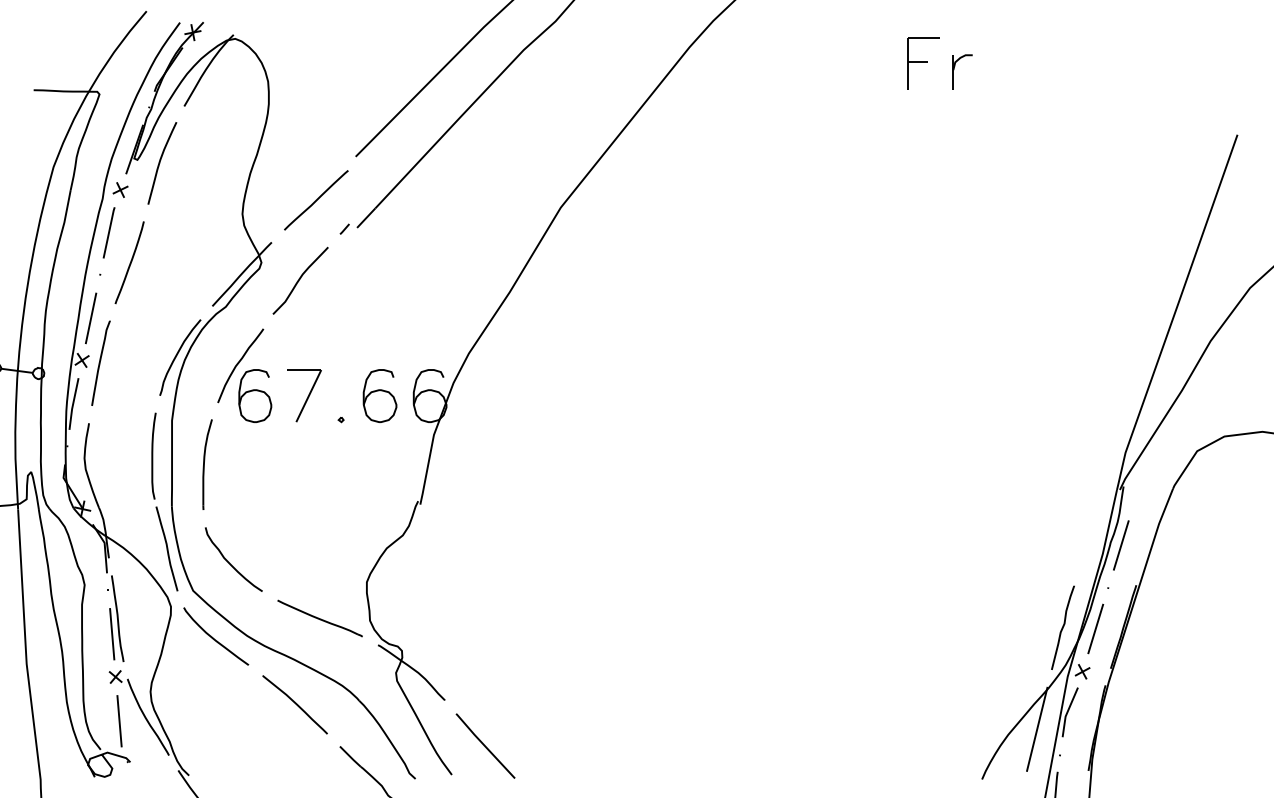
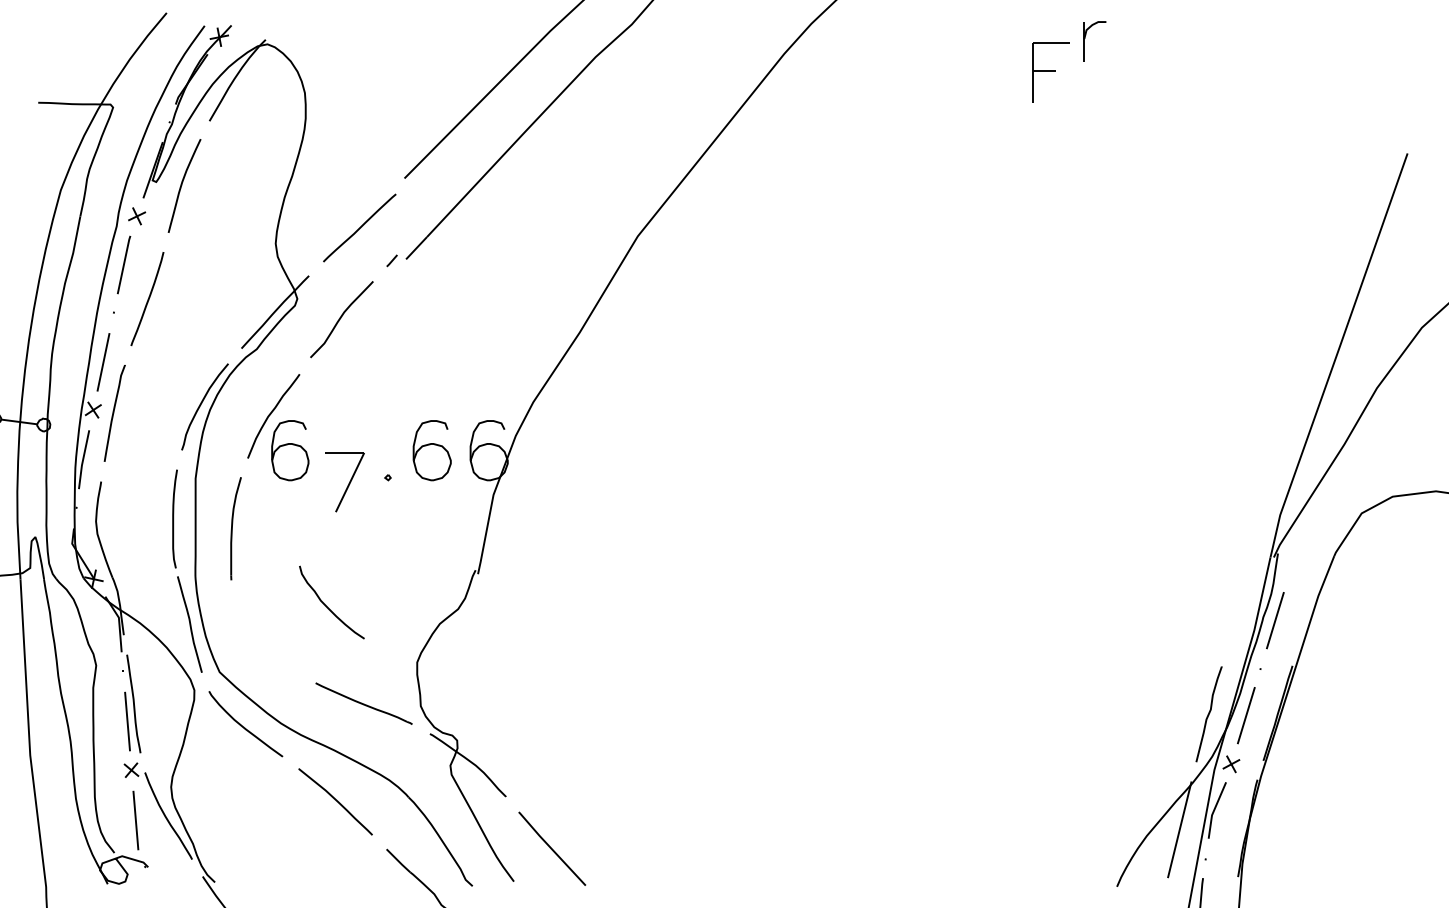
part: (954, 69) -> (1085, 38), moved
part: (304, 395) -> (345, 481), moved
curve: (229, 562) -> (326, 605), moved

